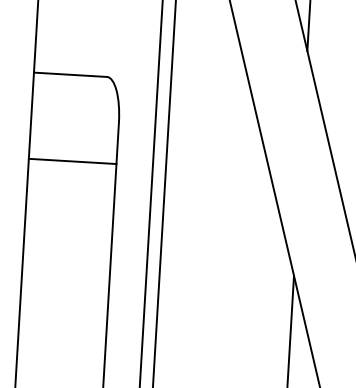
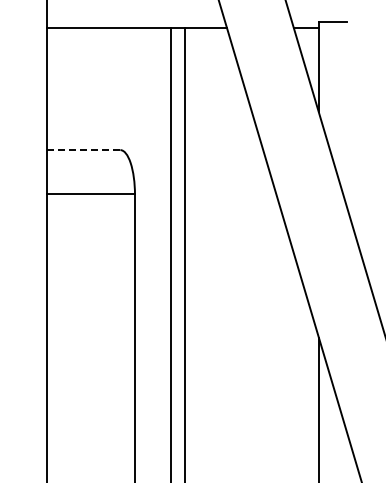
line: (70, 75) -> (83, 150), solid -> dashed
line: (72, 161) -> (90, 194), moved

